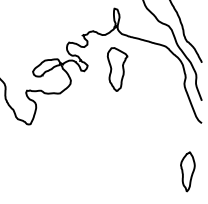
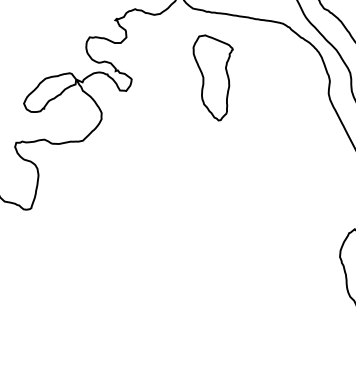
part: (117, 69) -> (215, 77), moved

